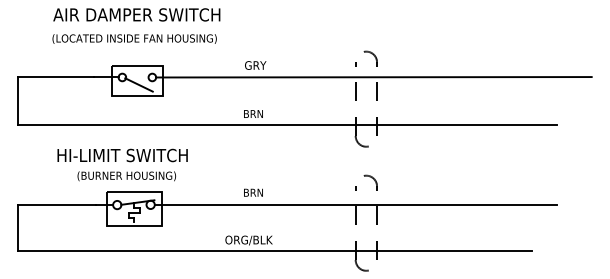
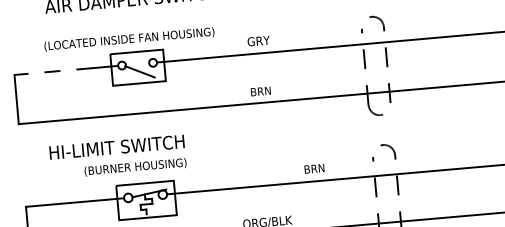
text: (134, 38) -> (129, 38), moved
line: (55, 77) -> (52, 71), solid -> dashed
text: (122, 155) -> (116, 147), moved
text: (253, 192) -> (314, 168), moved

